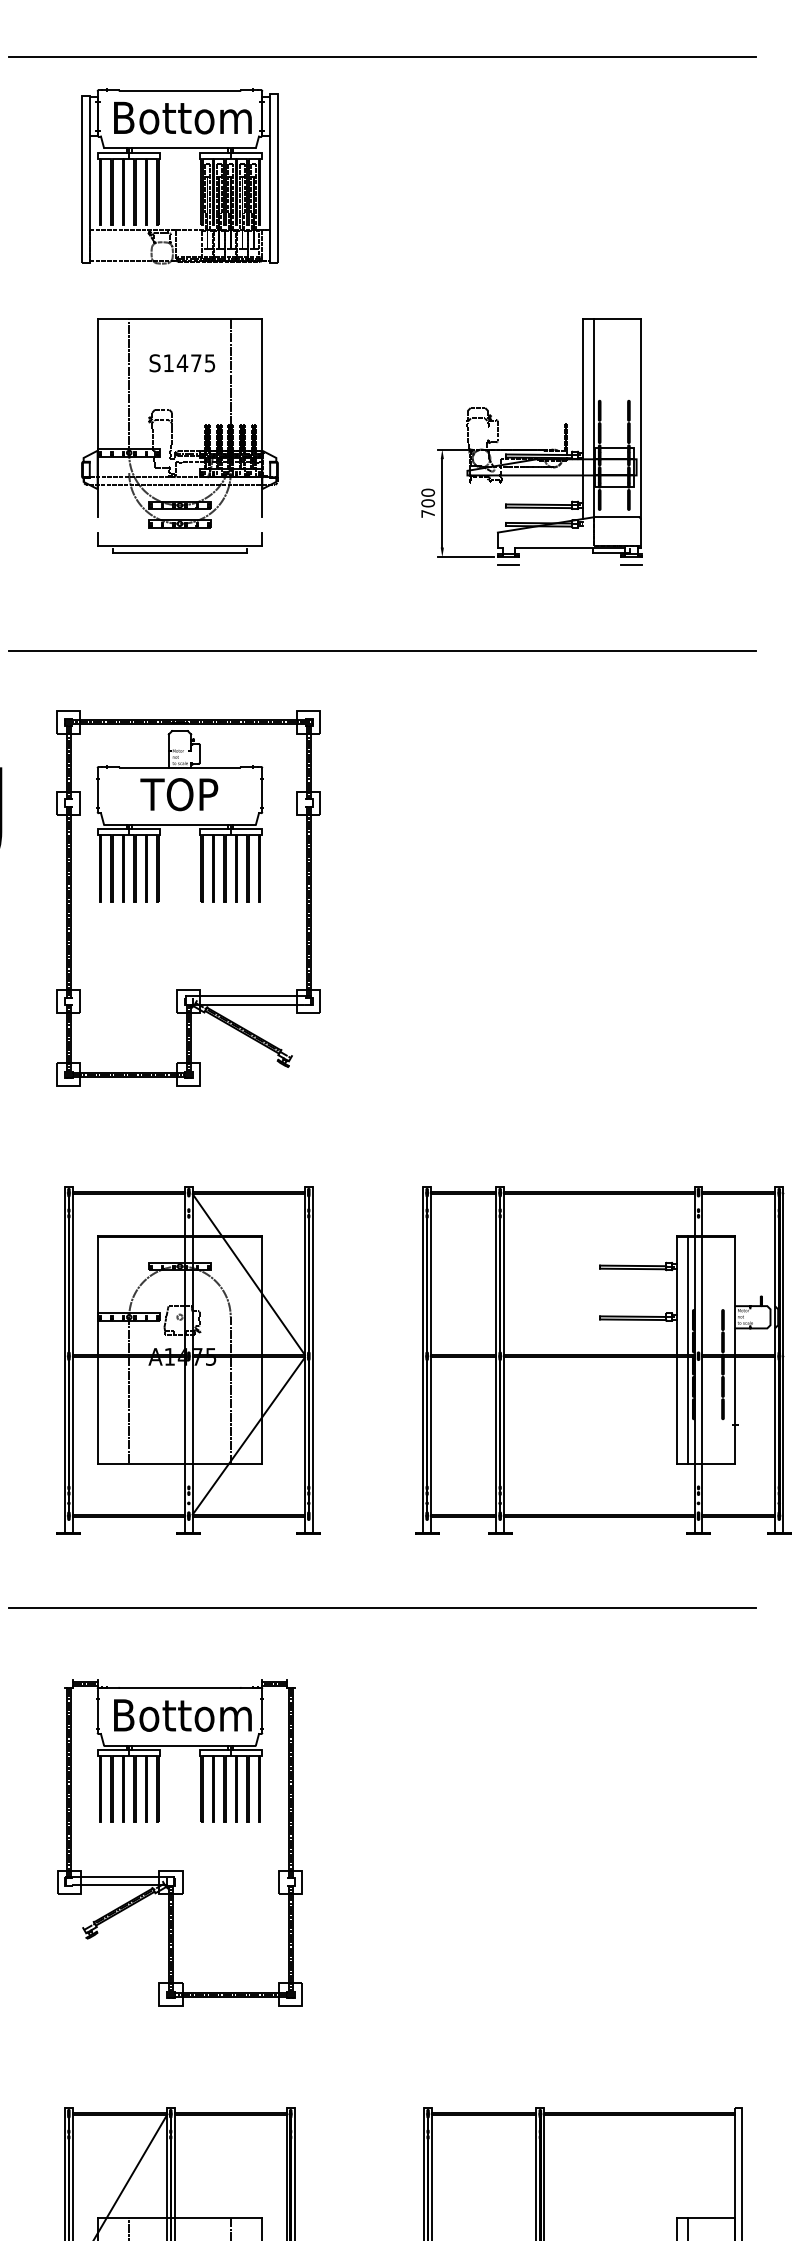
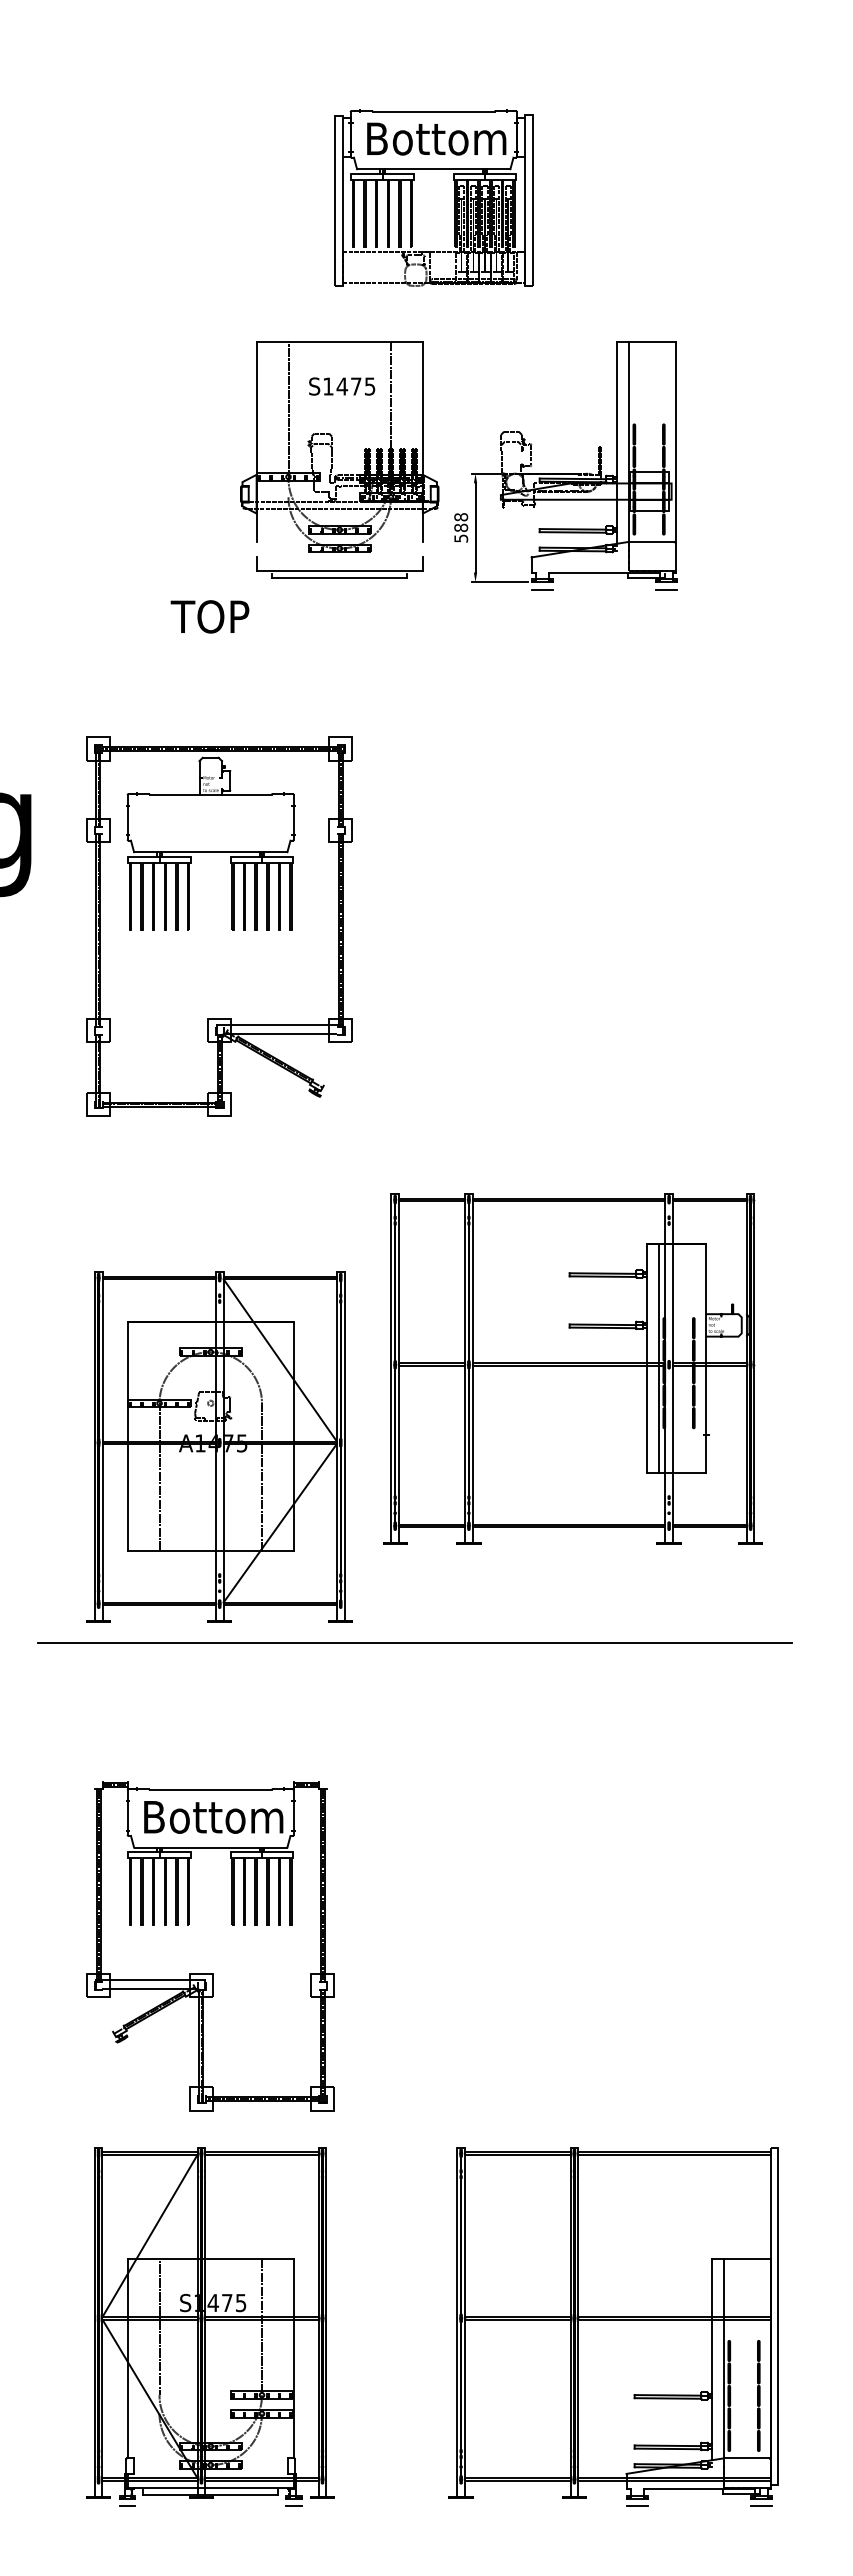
line: (381, 57) -> (414, 77), removed
part: (158, 175) -> (412, 197), moved
part: (172, 435) -> (332, 459), moved
text: (428, 502) -> (461, 527), 700 -> 588
line: (381, 650) -> (414, 676), removed
text: (178, 794) -> (209, 616), moved
part: (188, 1359) -> (219, 1446), moved
part: (602, 1359) -> (572, 1368), moved
part: (179, 1843) -> (210, 1946), moved

